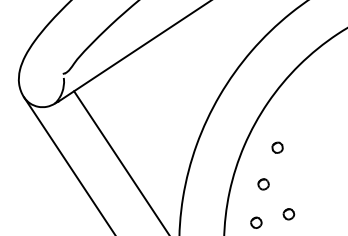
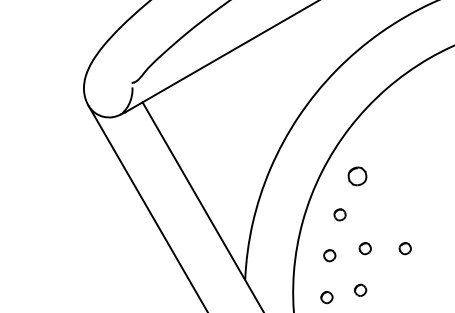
part: (277, 147) -> (357, 176), size x1.6
part: (325, 211) -> (404, 248), added

